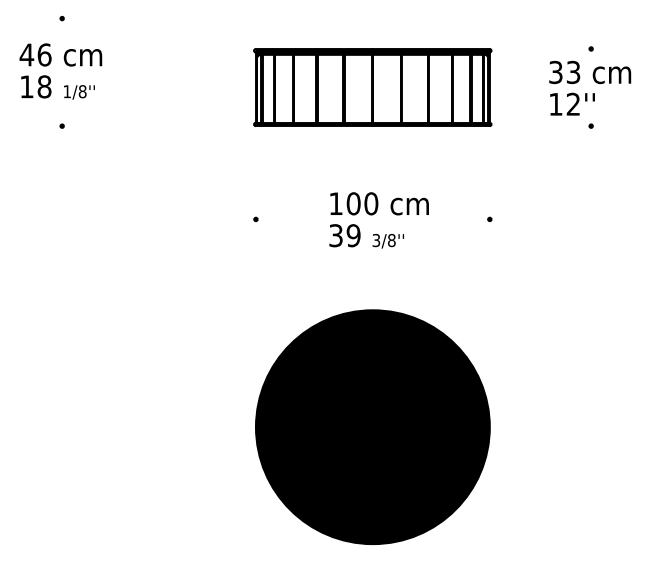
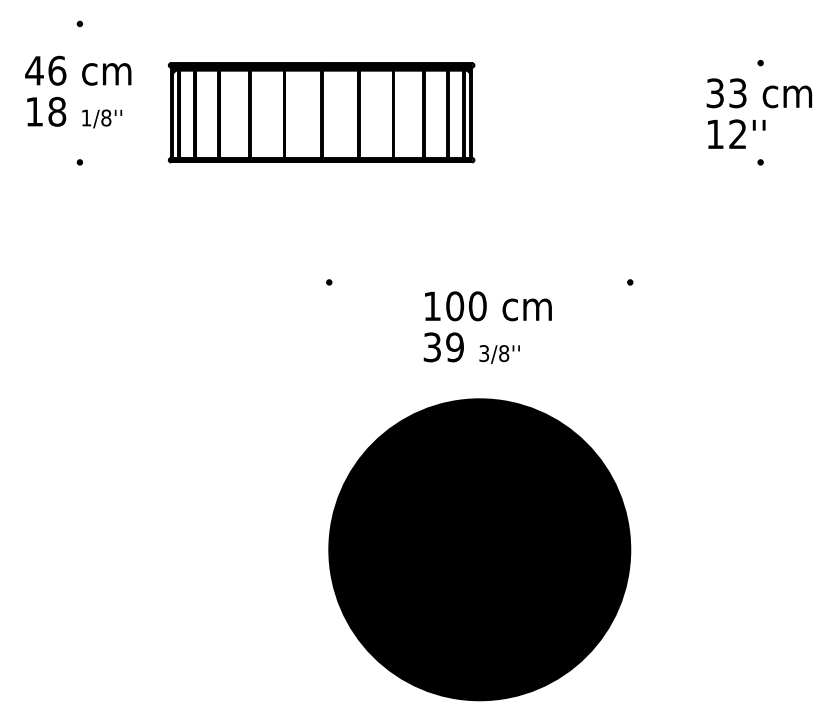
part: (372, 87) -> (321, 112), moved
text: (378, 220) -> (487, 327), moved

